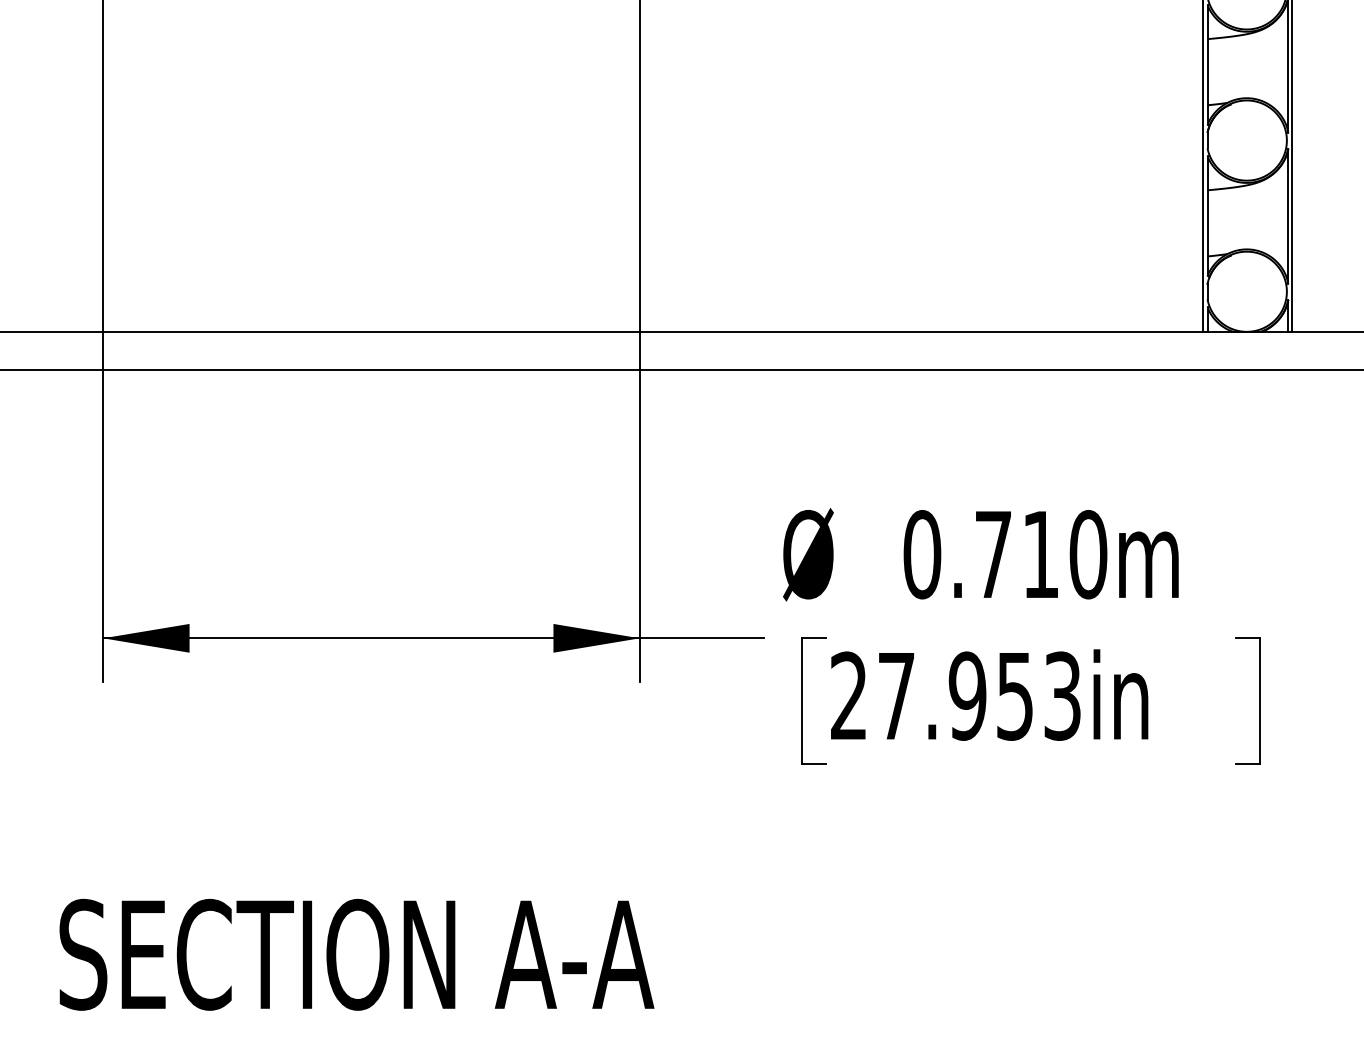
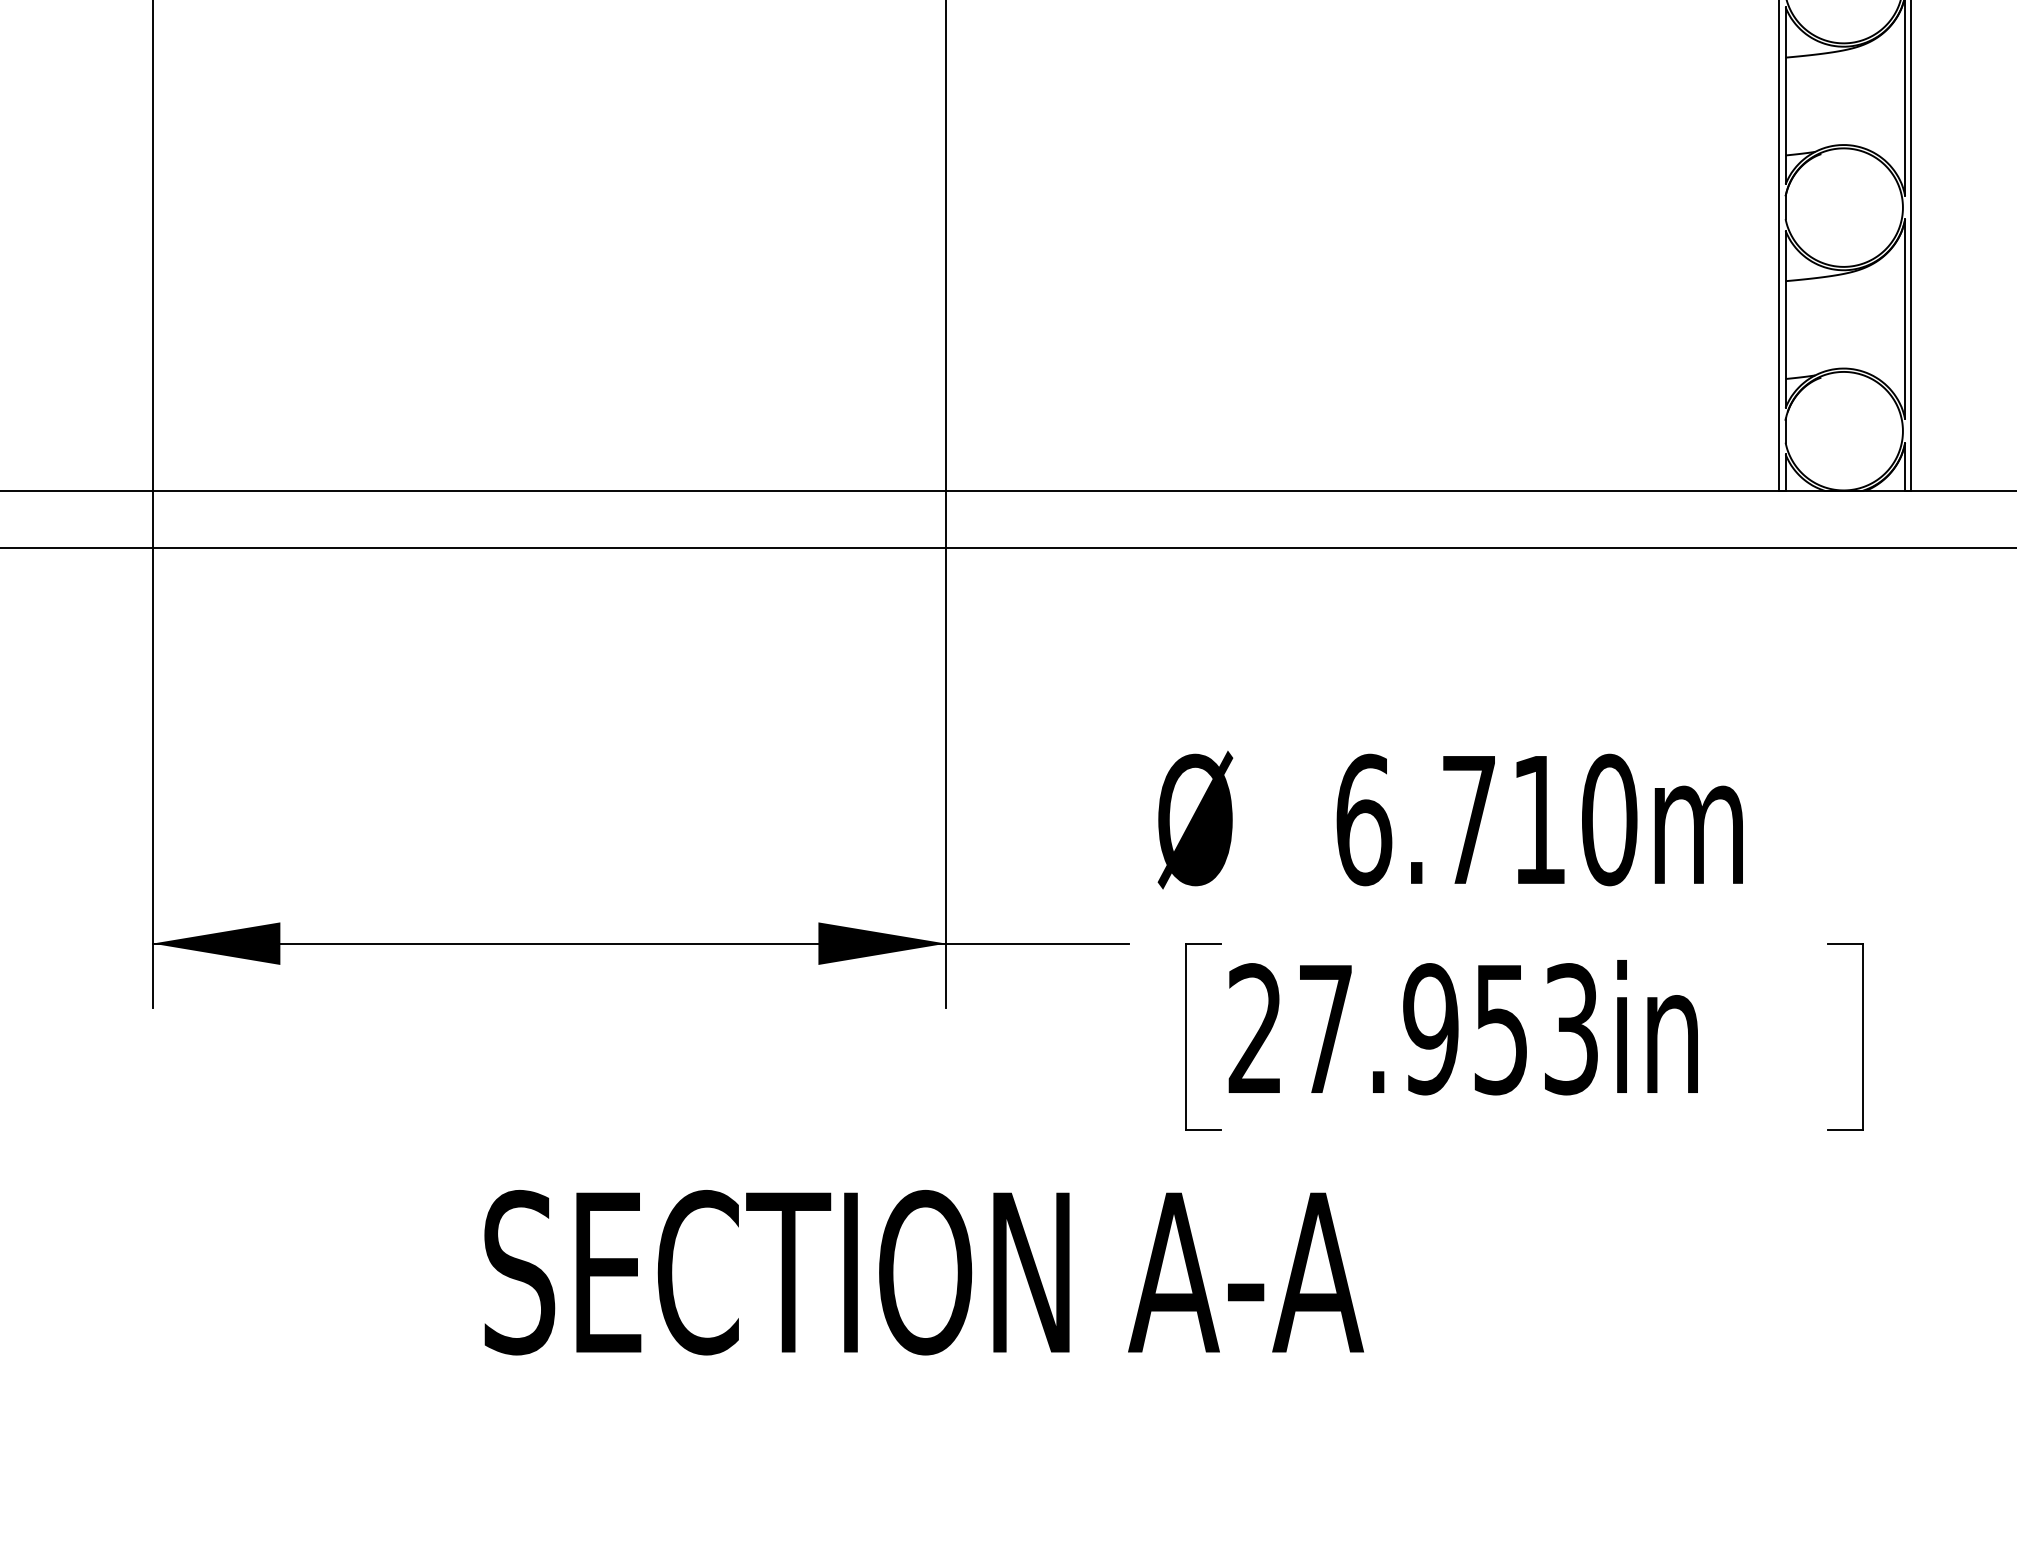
text: (922, 554) -> (1364, 819), 0.710m -> 6.710m
text: (356, 954) -> (923, 1272), moved

